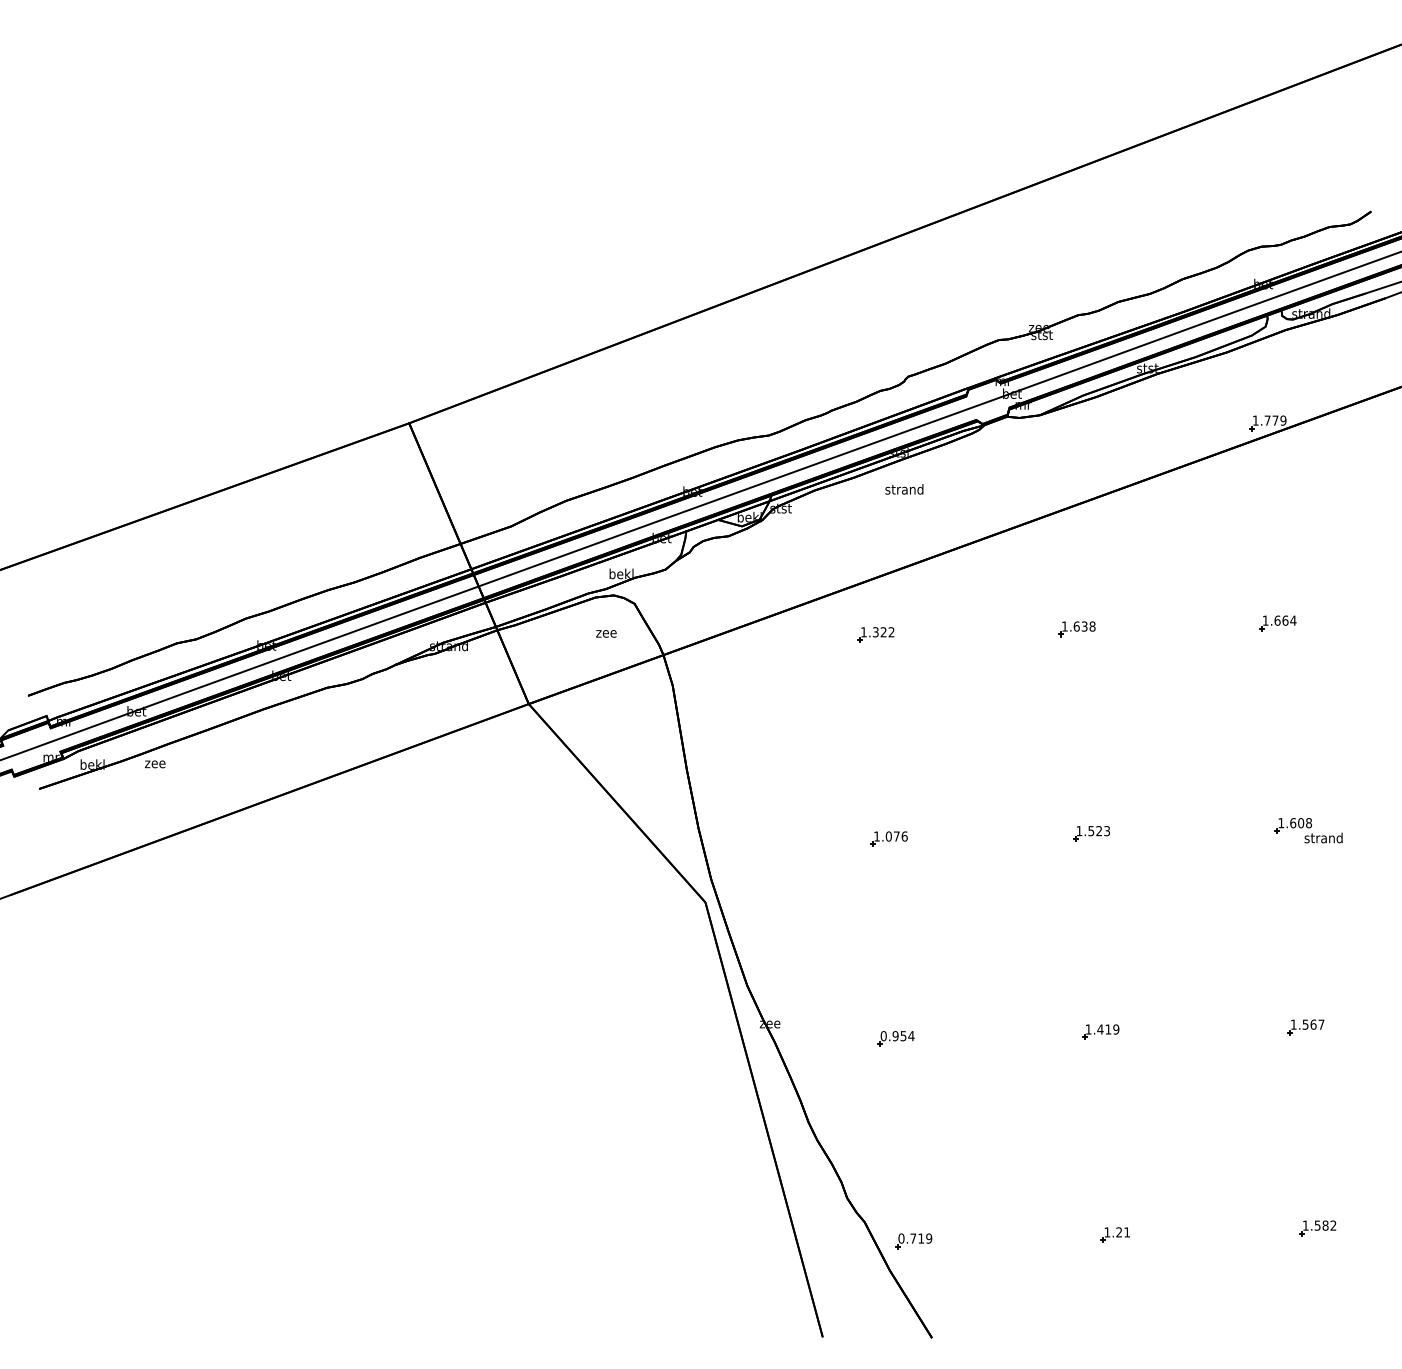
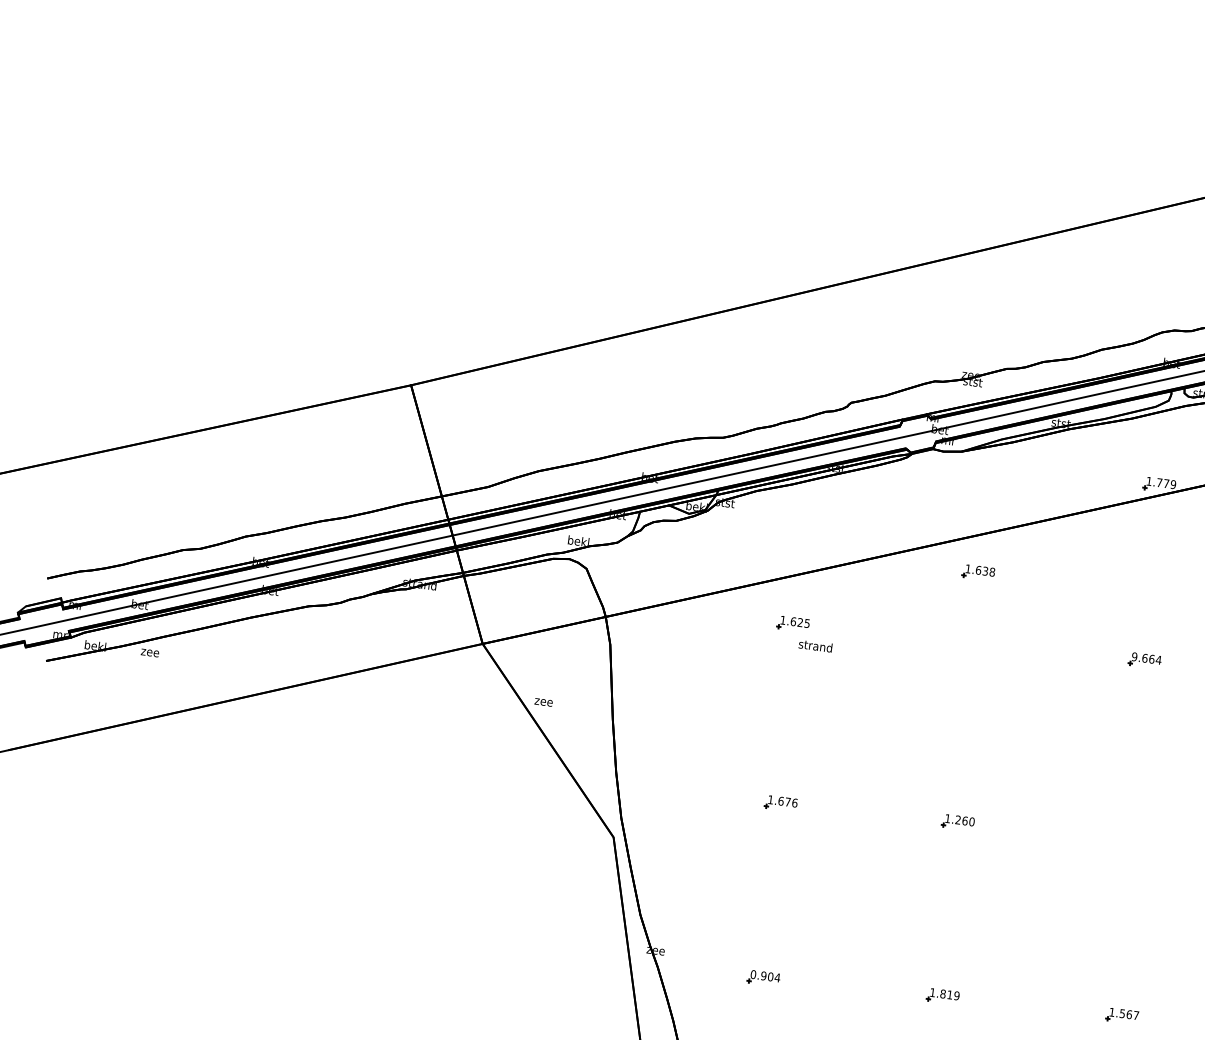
text: (904, 489) -> (815, 646), moved
text: (1265, 620) -> (1134, 656), 1.664 -> 9.664
part: (1076, 629) -> (978, 572), moved
text: (883, 632) -> (800, 622), 1.322 -> 1.625
text: (606, 633) -> (543, 702), moved
part: (1308, 830) -> (1147, 844), removed
text: (1099, 831) -> (965, 821), 1.523 -> 1.260
text: (888, 836) -> (780, 801), 1.076 -> 1.676
text: (1100, 1029) -> (943, 994), 1.419 -> 1.819
text: (903, 1036) -> (770, 977), 0.954 -> 0.904

